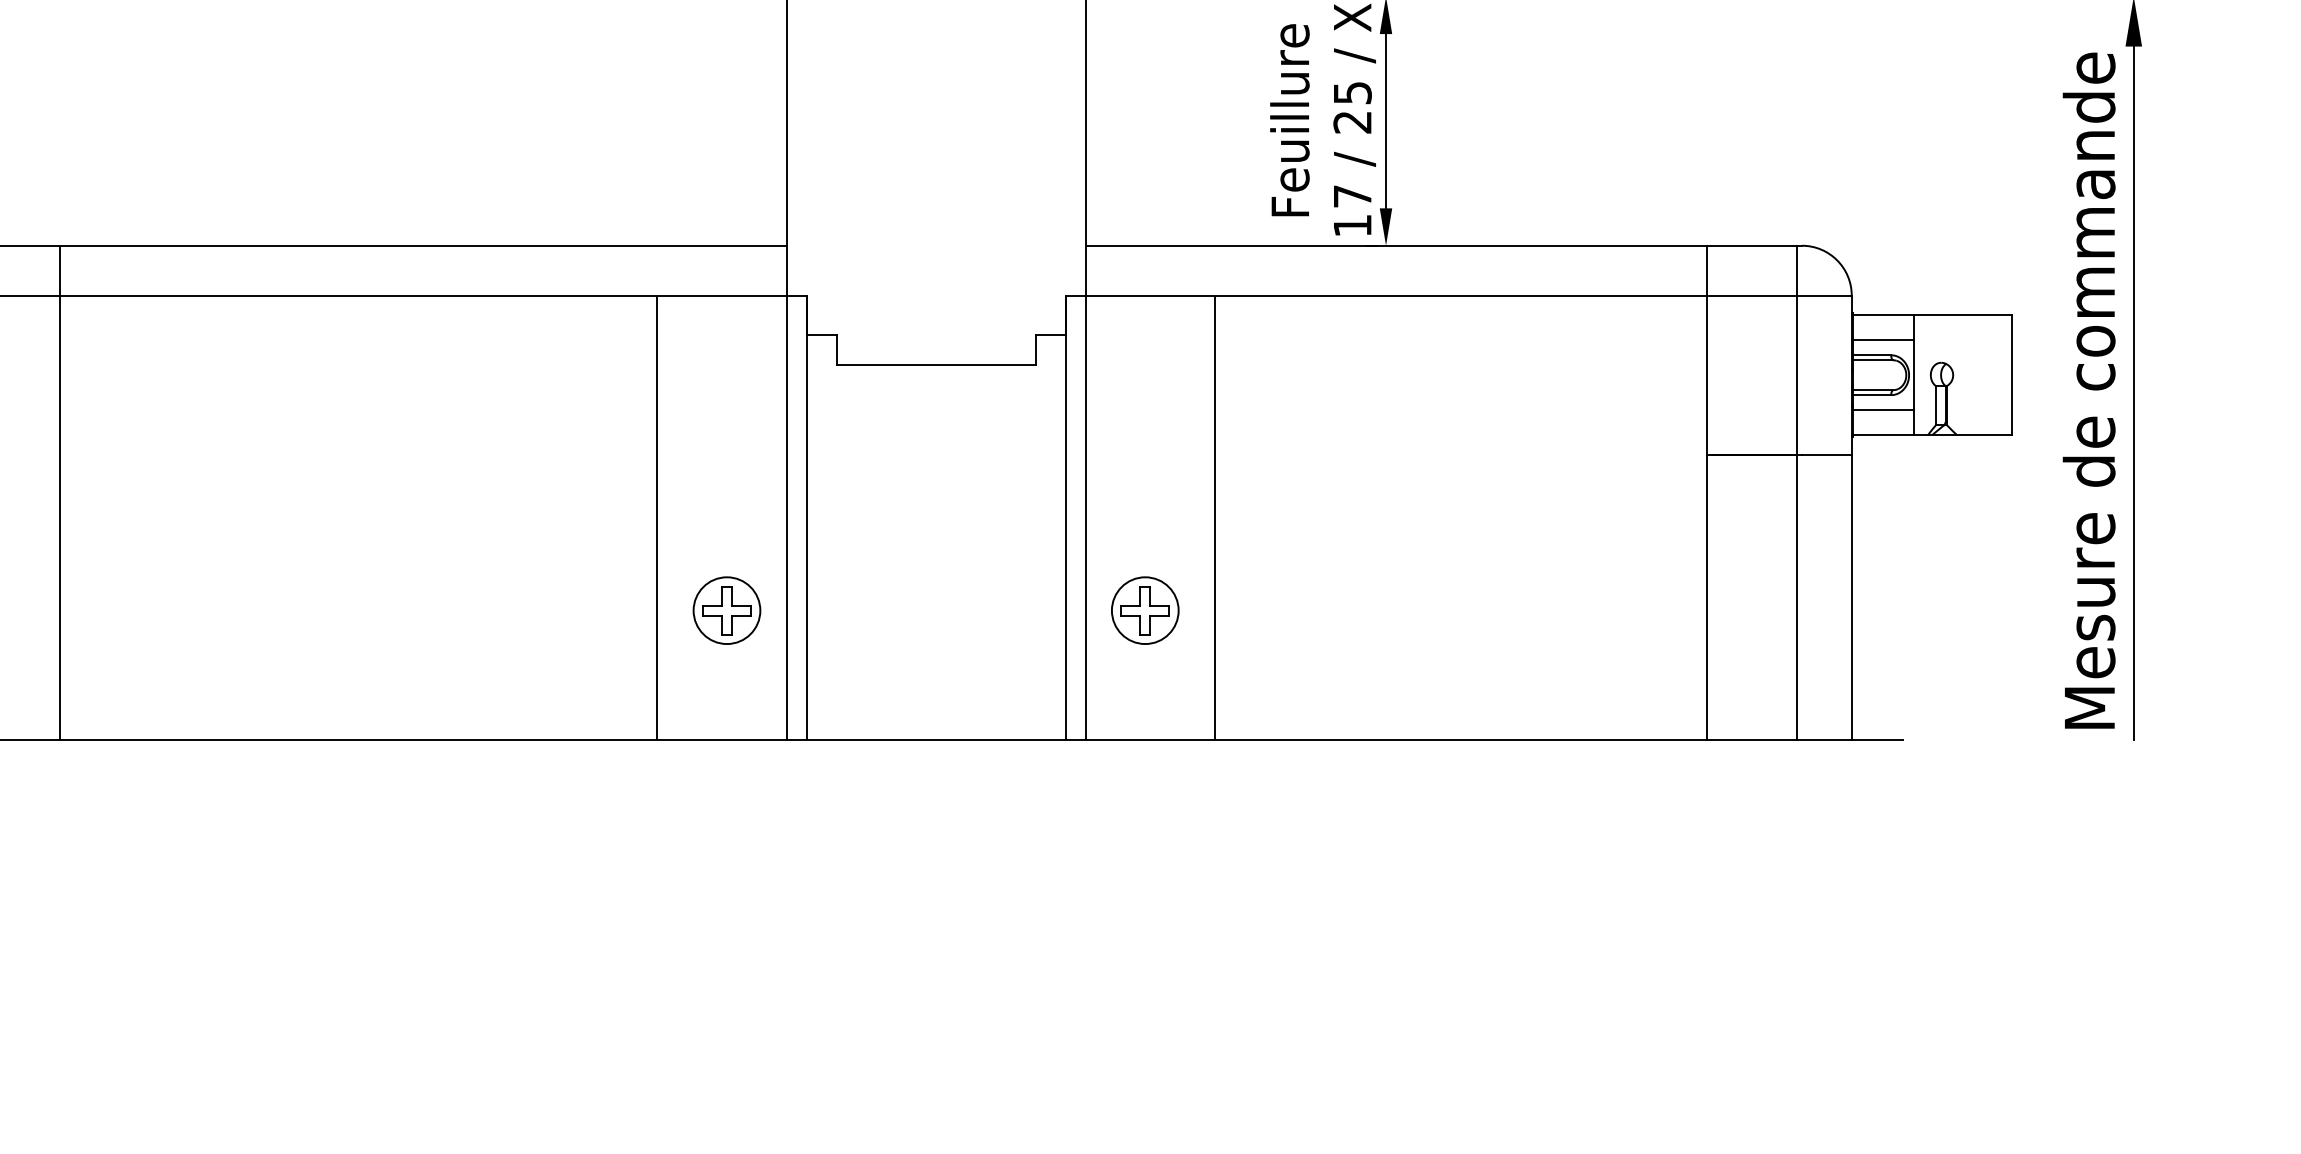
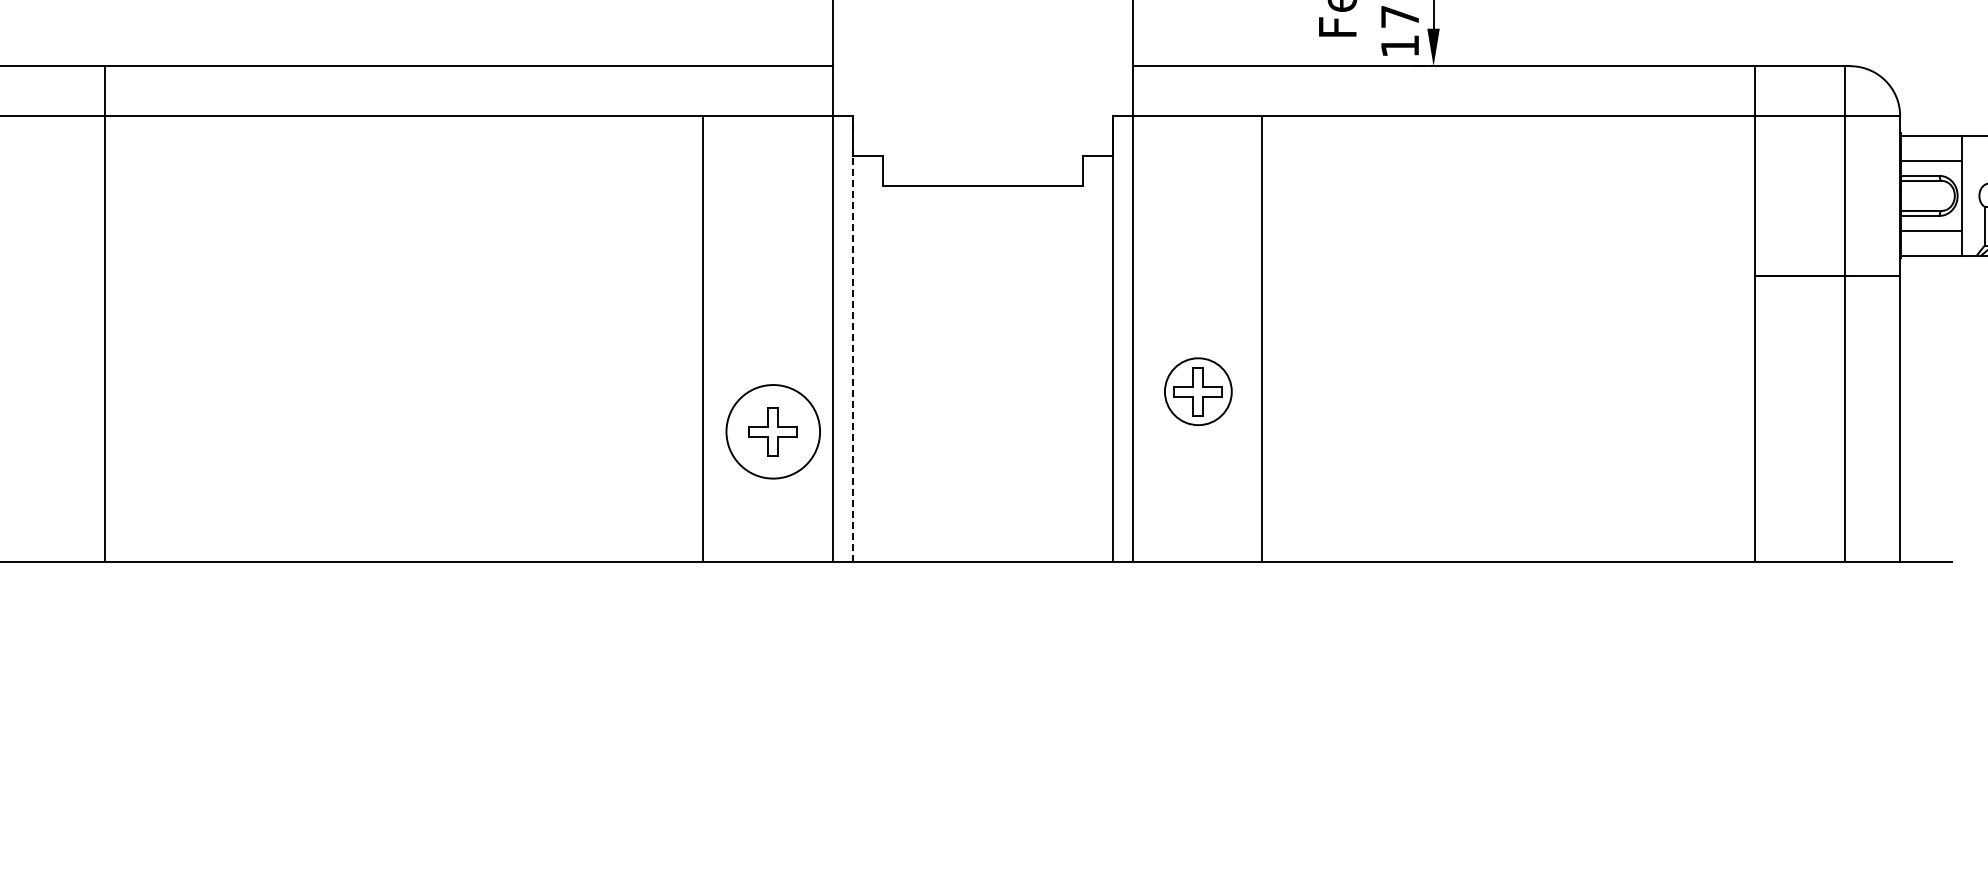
line: (806, 517) -> (852, 338), solid -> dashed
circle: (726, 610) -> (772, 431), size x1.4
part: (1145, 610) -> (1198, 391), moved

